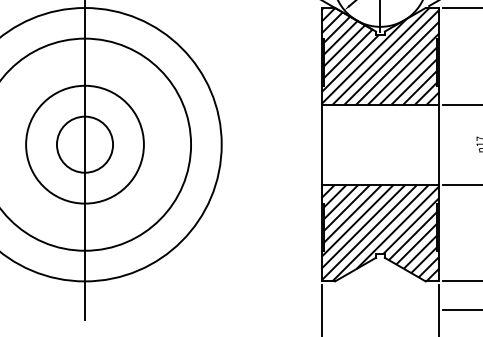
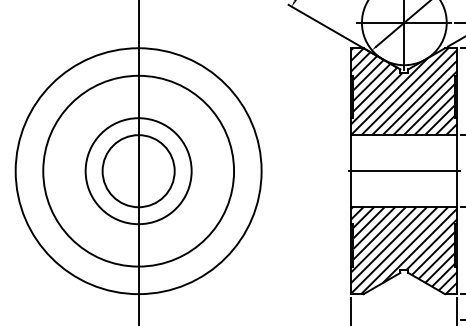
circle: (84, 145) -> (138, 171), size x1.43
line: (379, 145) -> (403, 171), added

